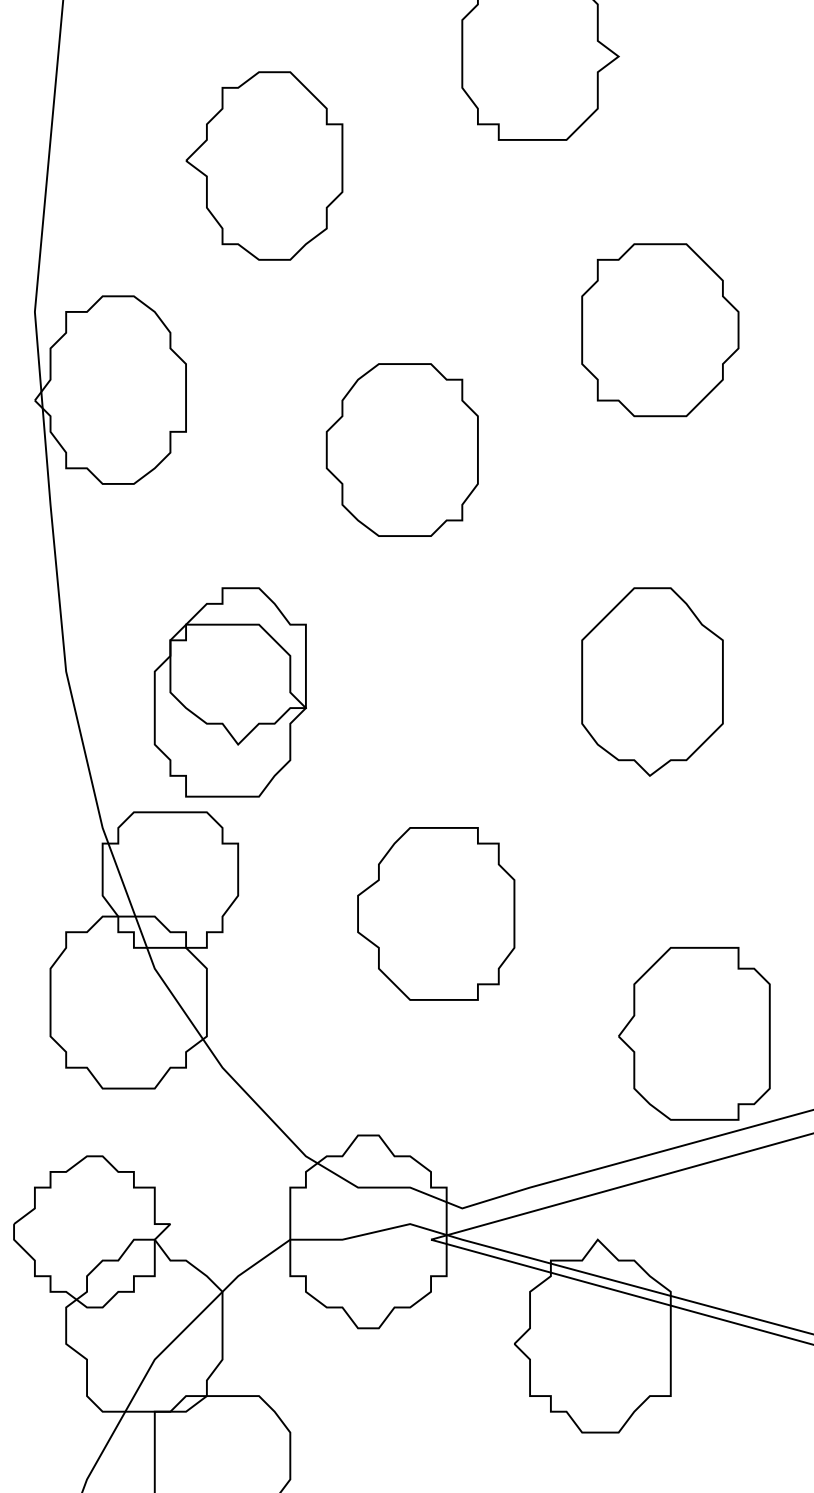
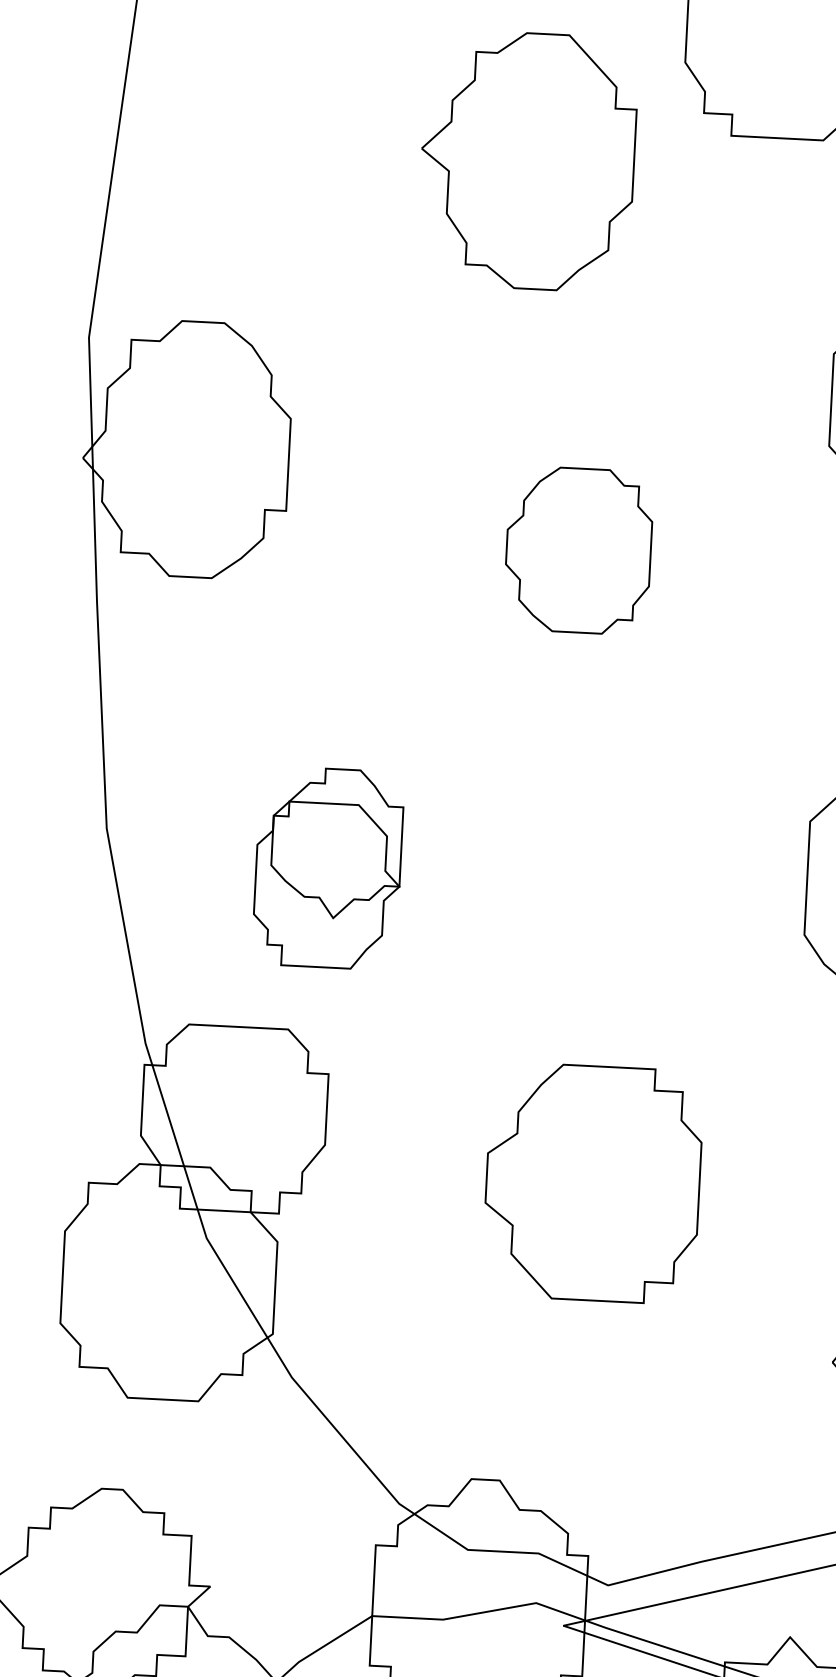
part: (264, 165) -> (528, 160), moved
part: (401, 449) -> (577, 549), size x0.7
part: (229, 692) -> (327, 868), size x0.7

